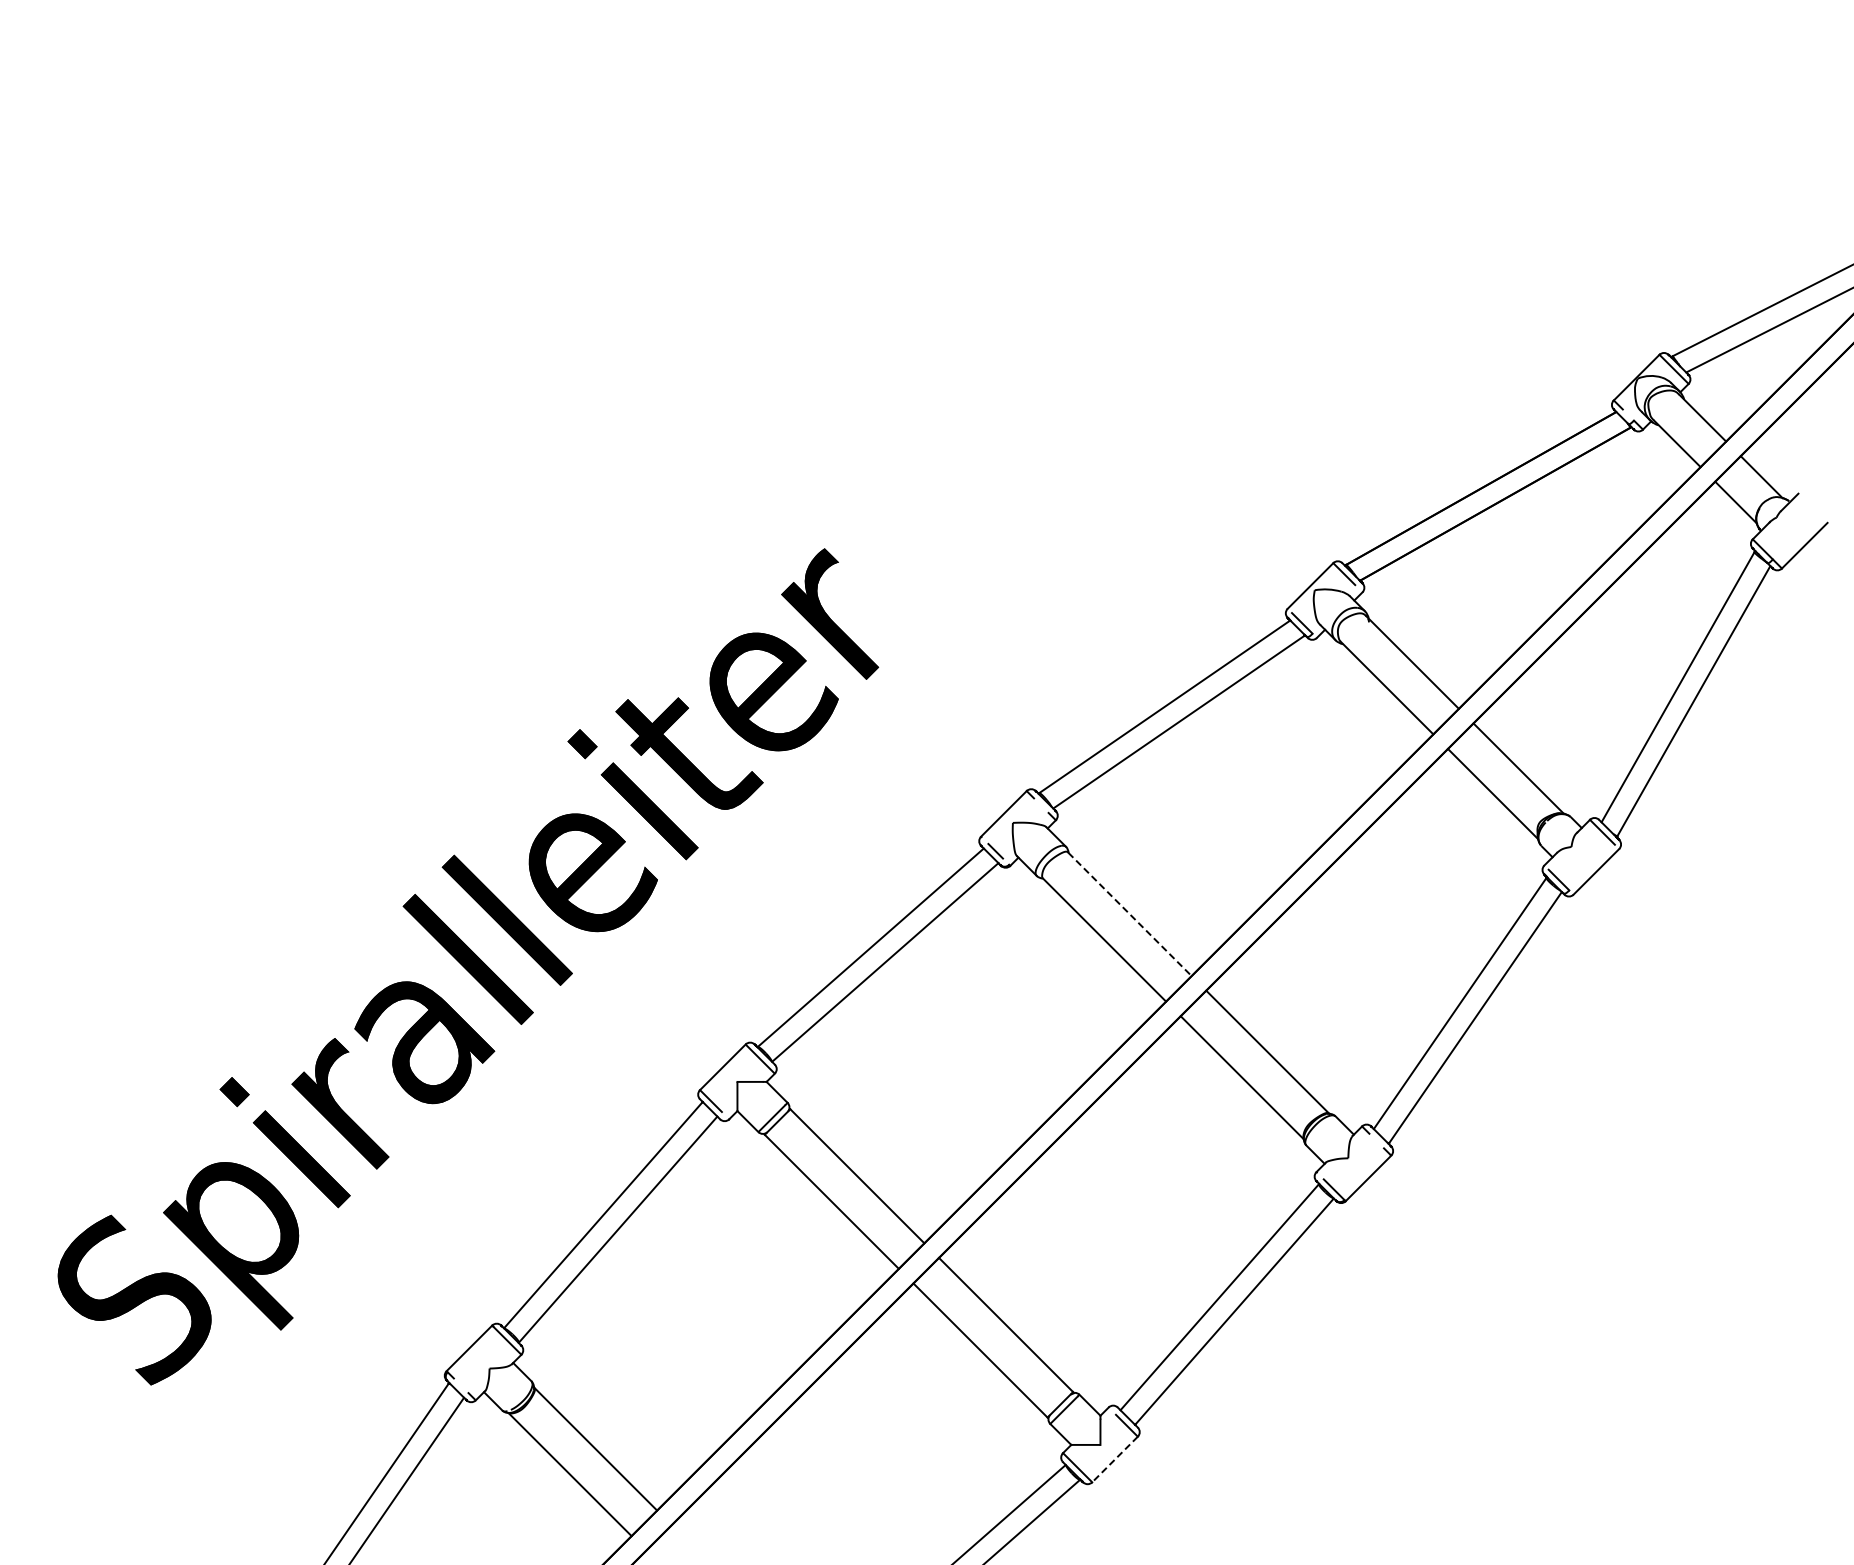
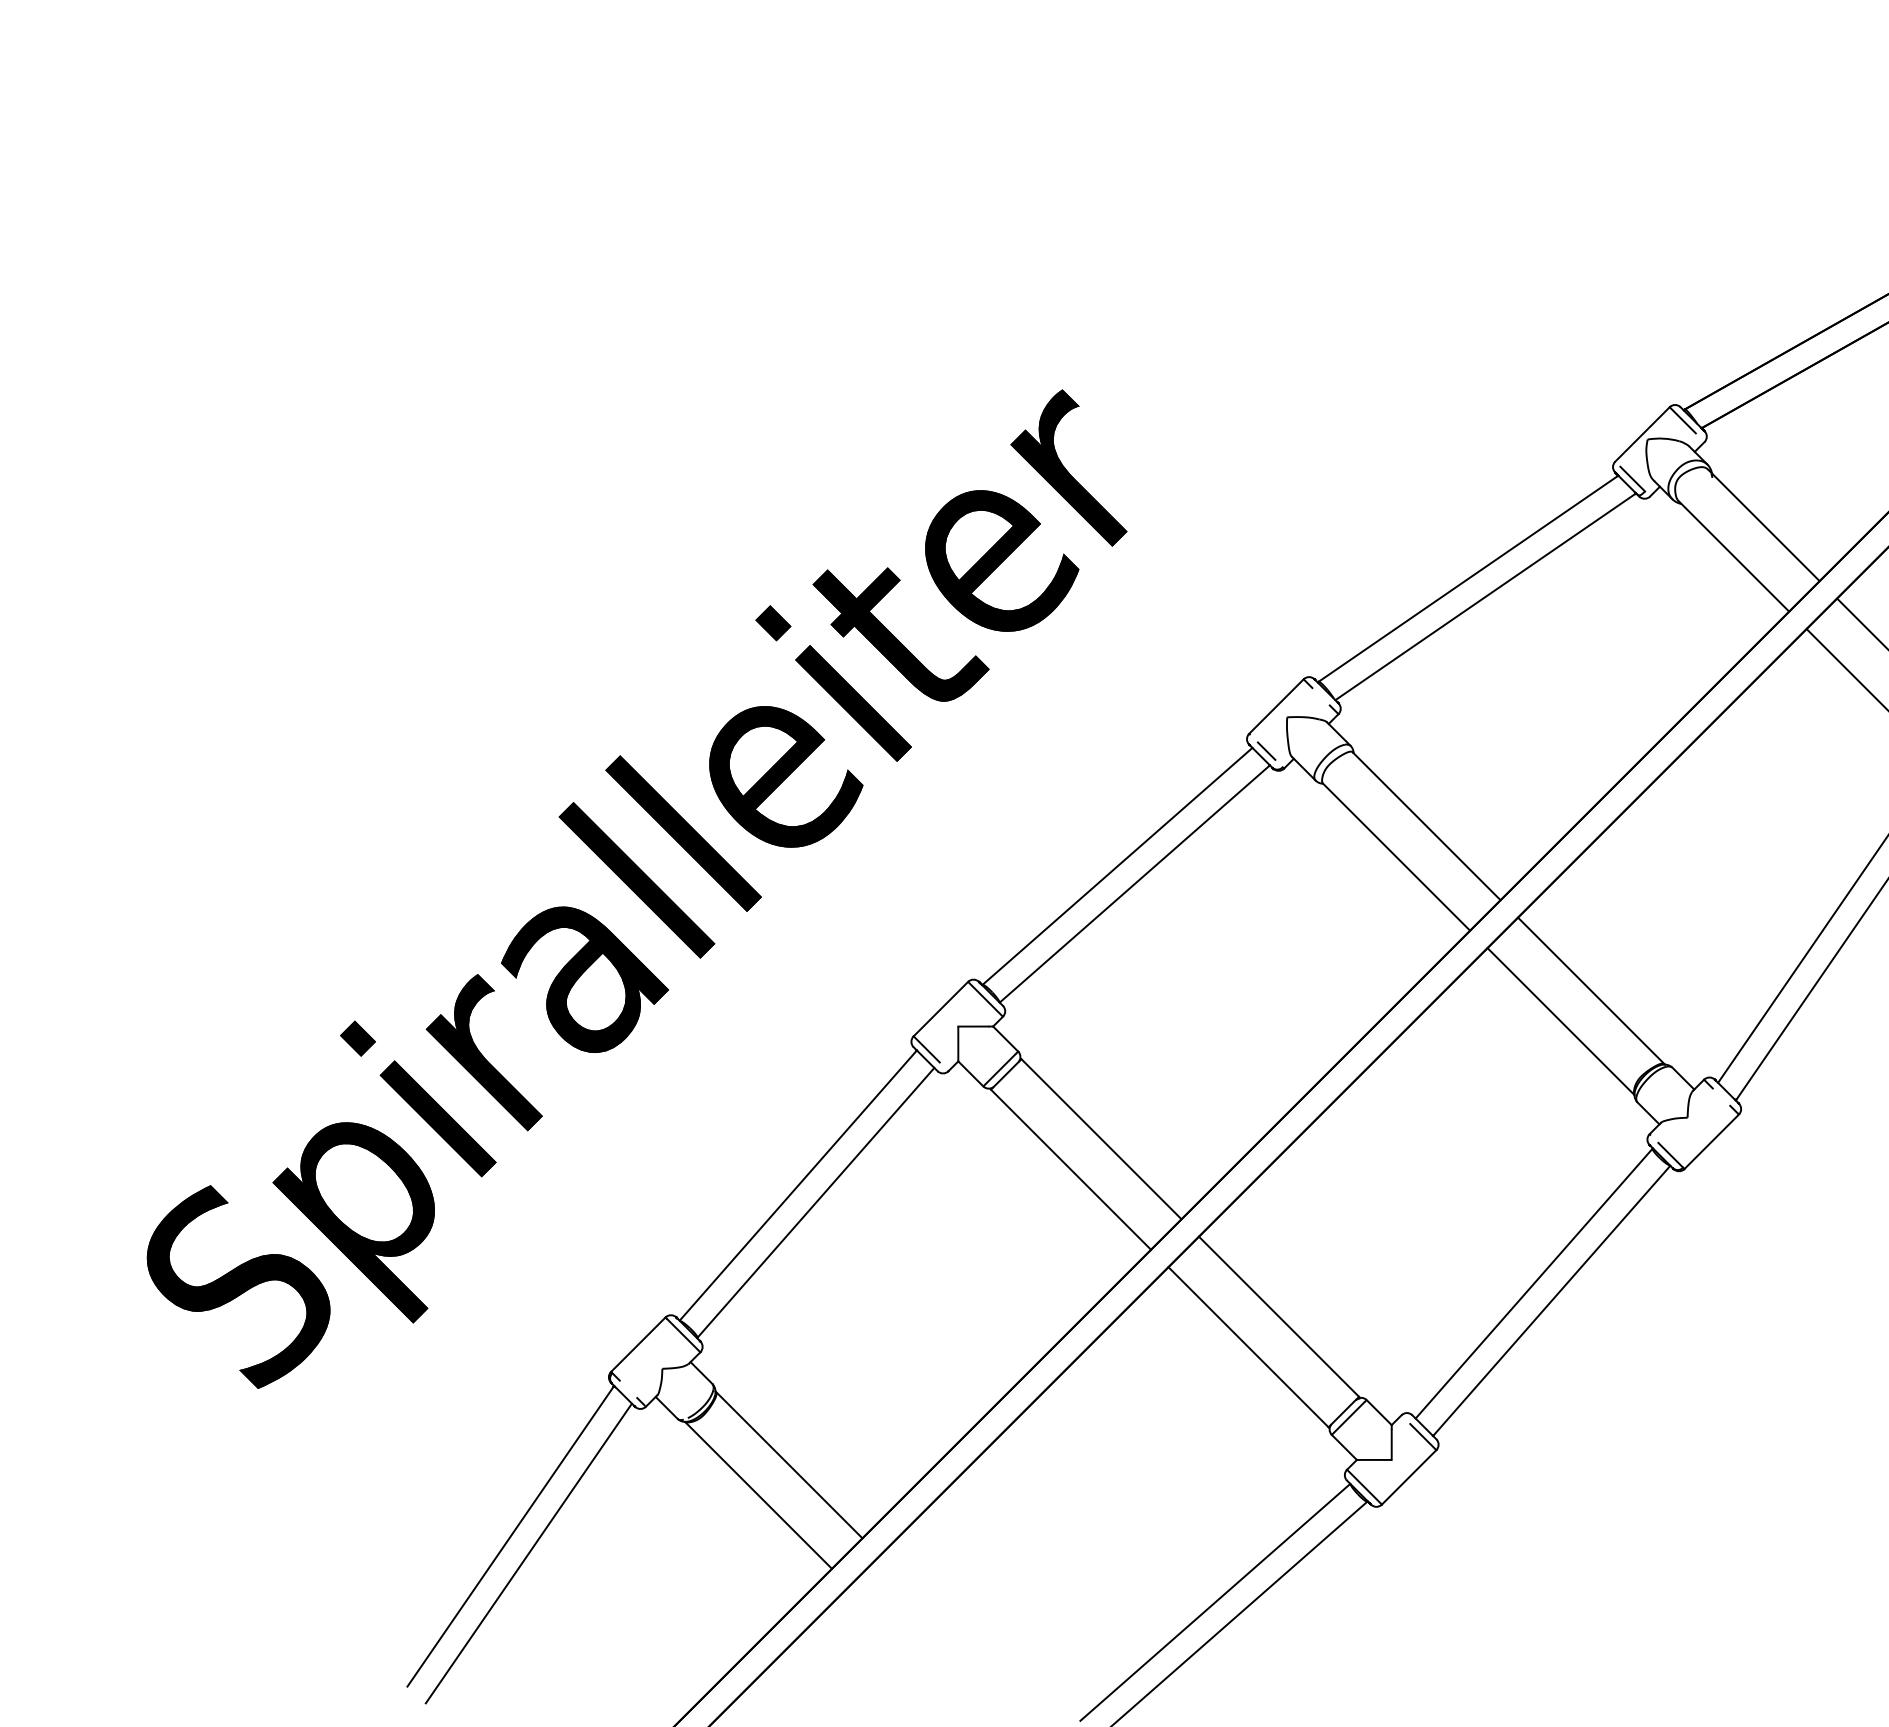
line: (1130, 914) -> (1427, 826), dashed -> solid
line: (1114, 1459) -> (1408, 1477), dashed -> solid

